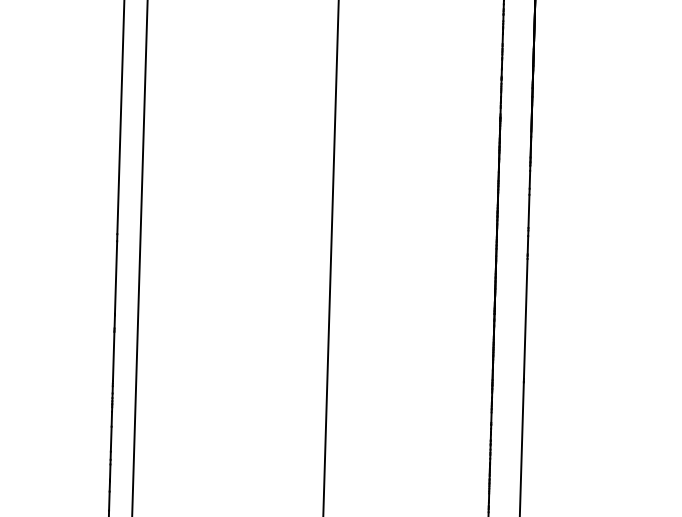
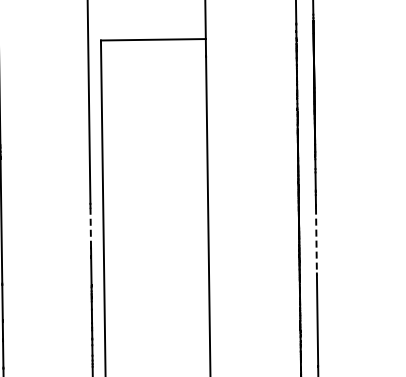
line: (115, 277) -> (90, 227), solid -> dashed
line: (525, 318) -> (316, 240), solid -> dashed

